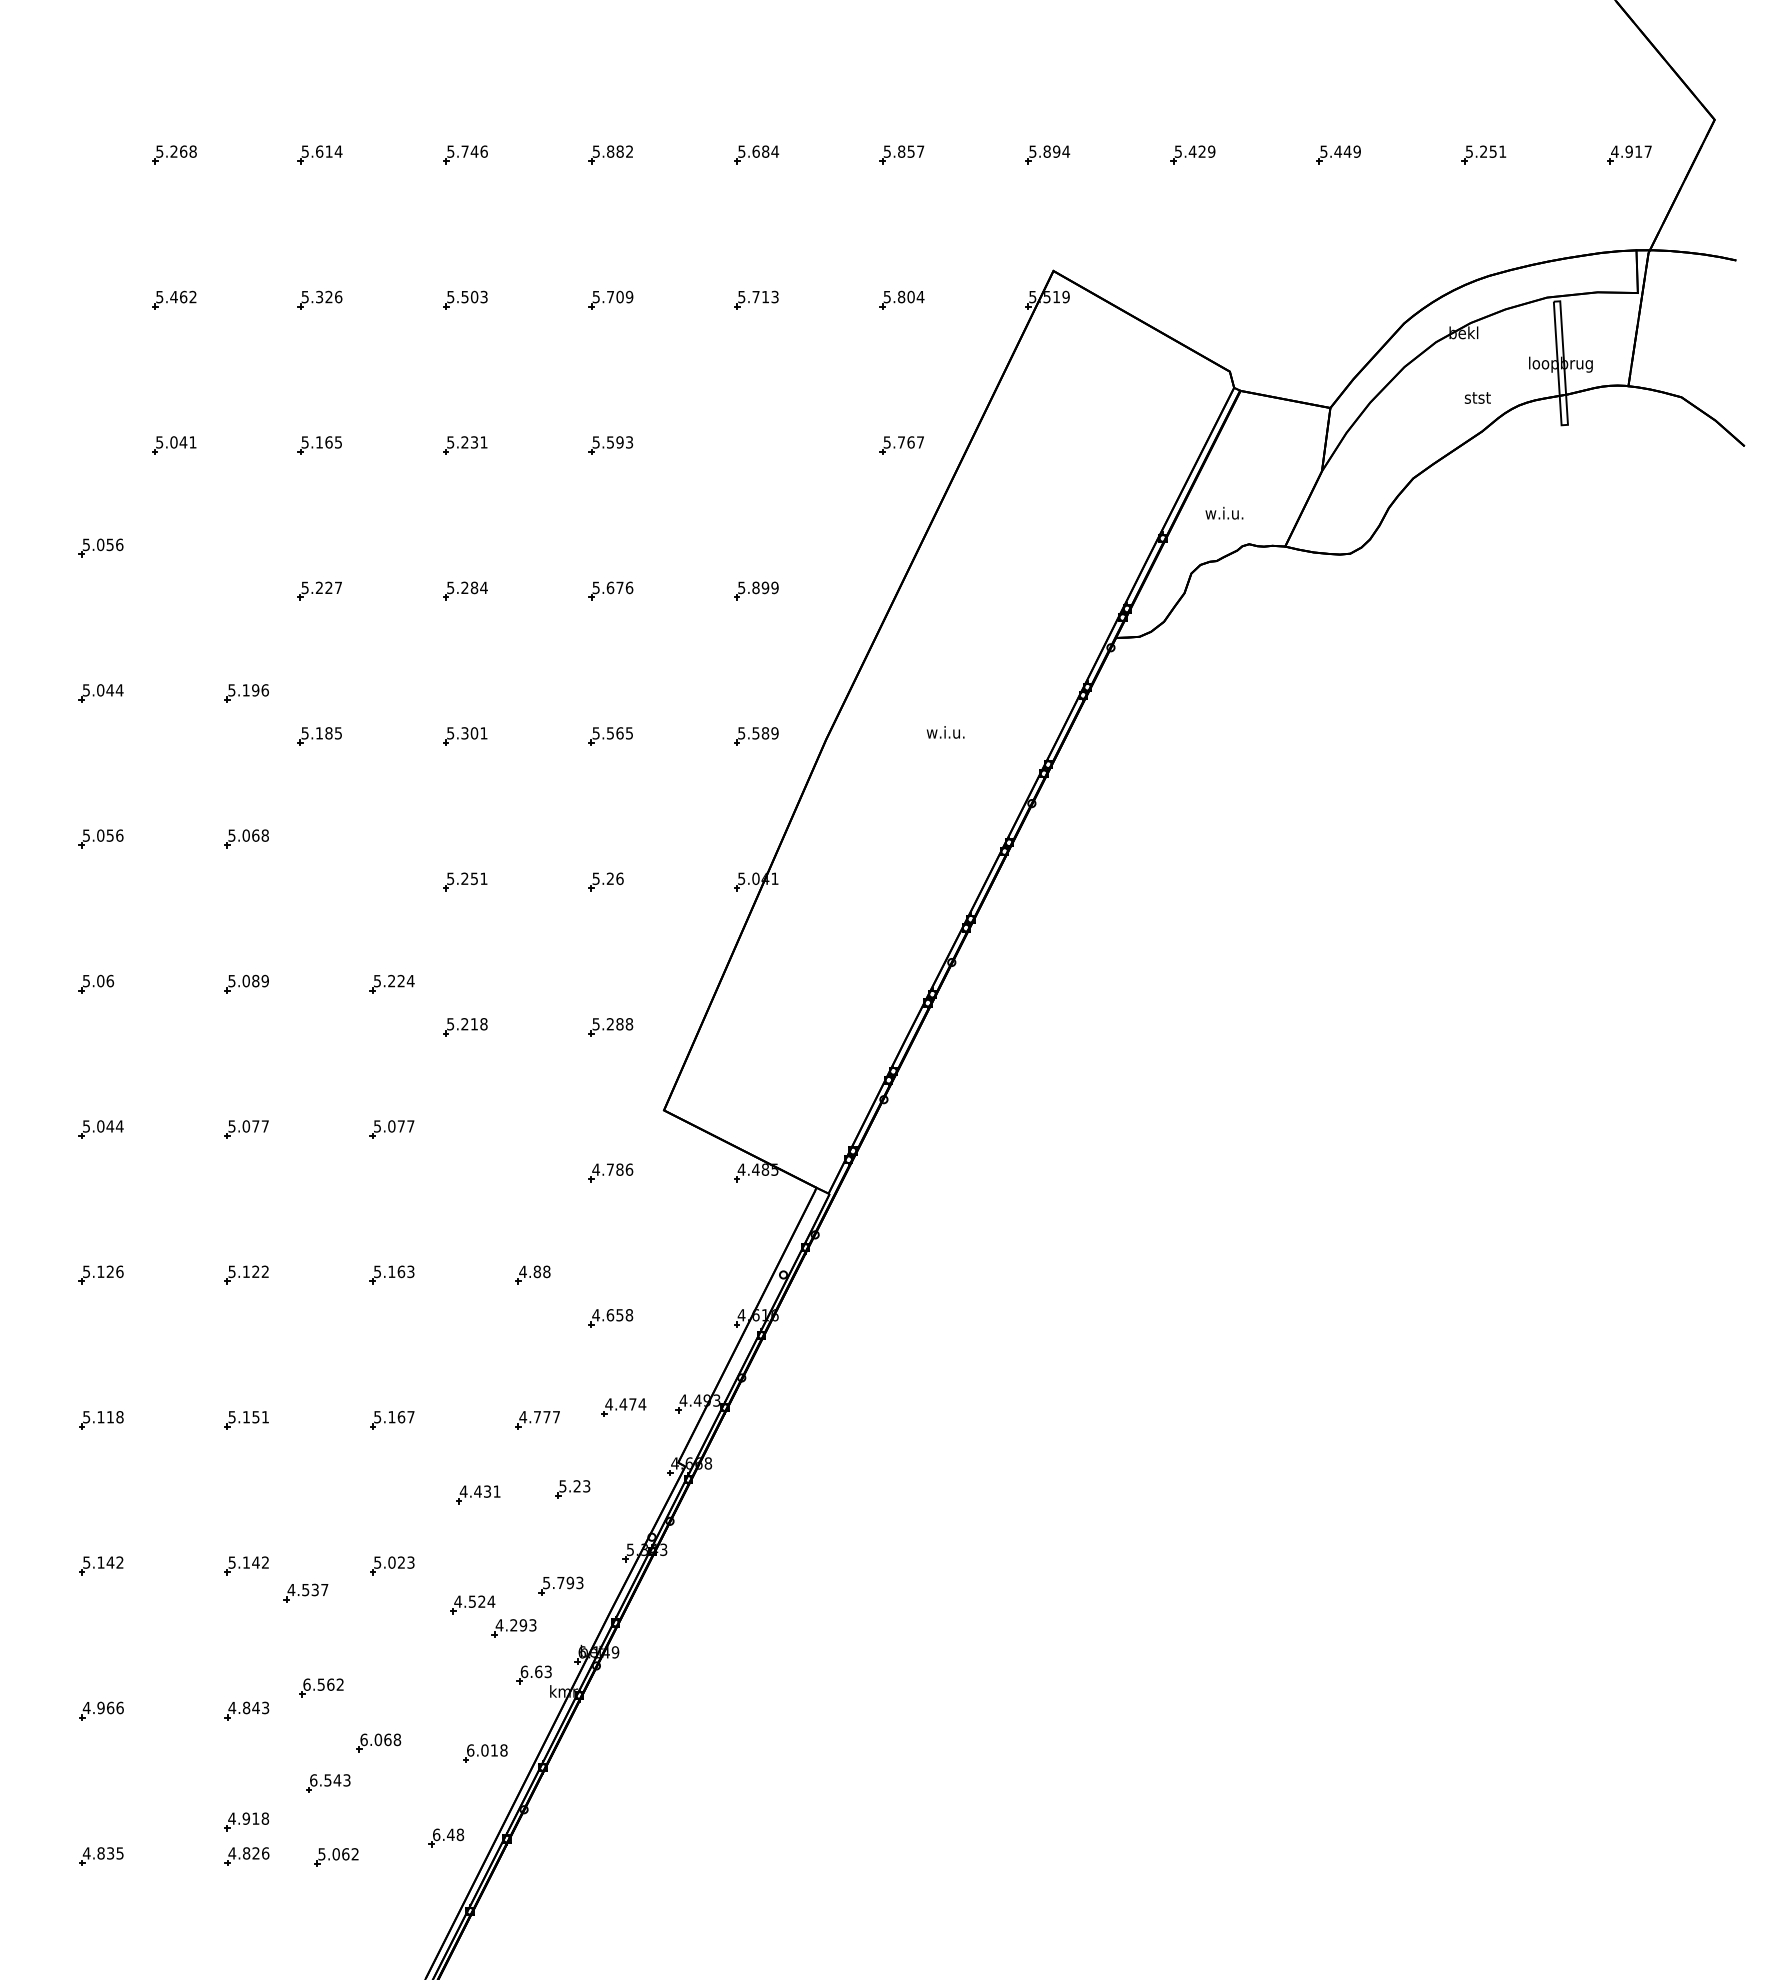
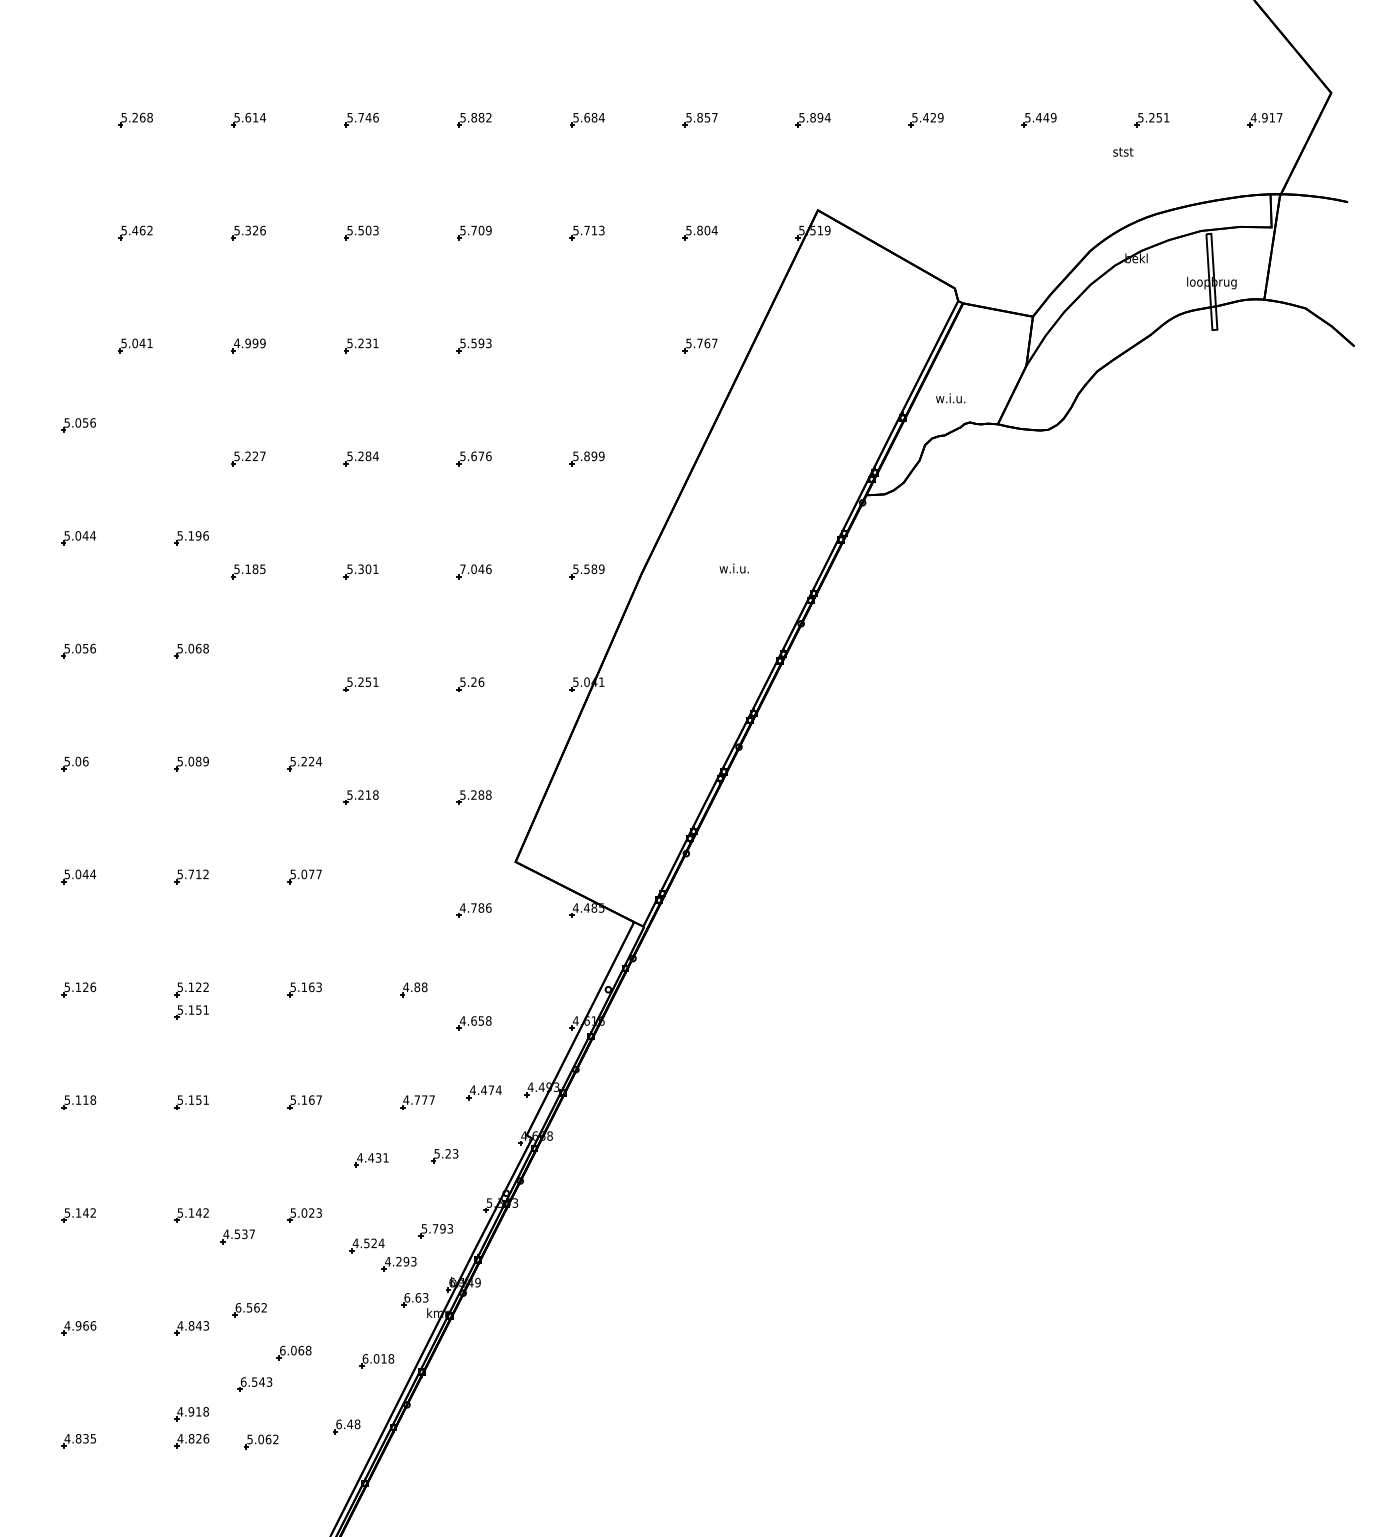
text: (1477, 397) -> (1123, 151), moved
text: (321, 442) -> (249, 343), 5.165 -> 4.999
text: (612, 733) -> (475, 569), 5.565 -> 7.046
text: (255, 1126) -> (198, 874), 5.077 -> 5.712
part: (246, 1304) -> (191, 1012), added

